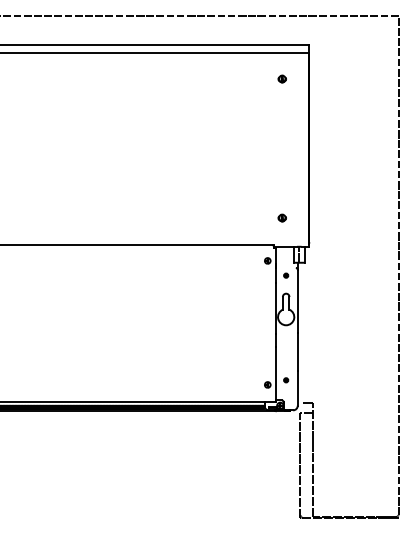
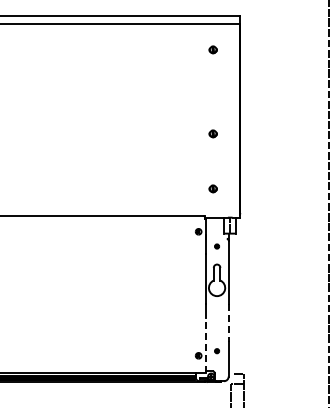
part: (281, 162) -> (212, 133), added
line: (297, 352) -> (228, 323), solid -> dashed
line: (275, 374) -> (206, 345), solid -> dashed

